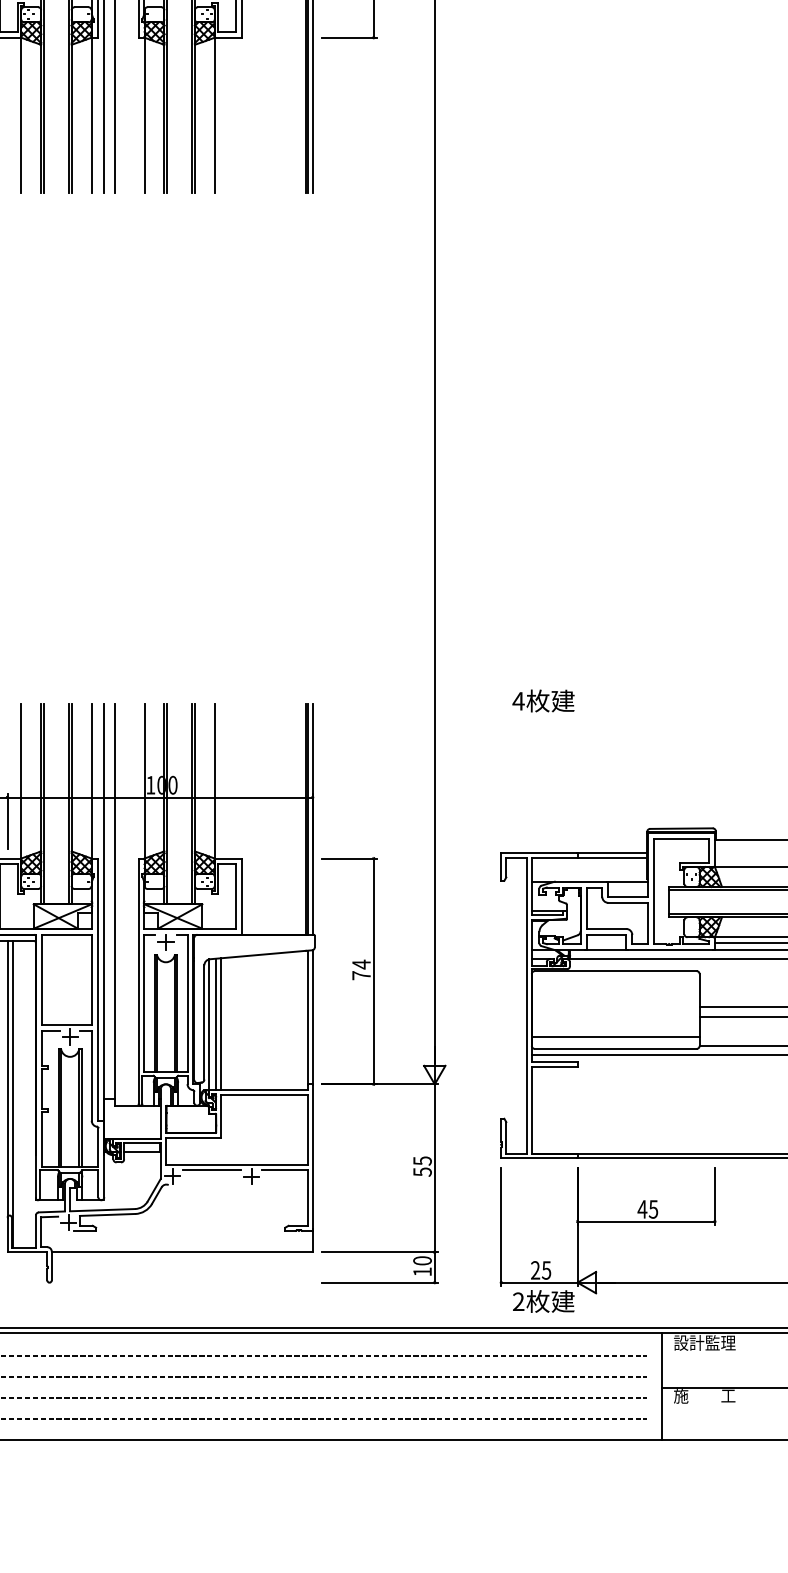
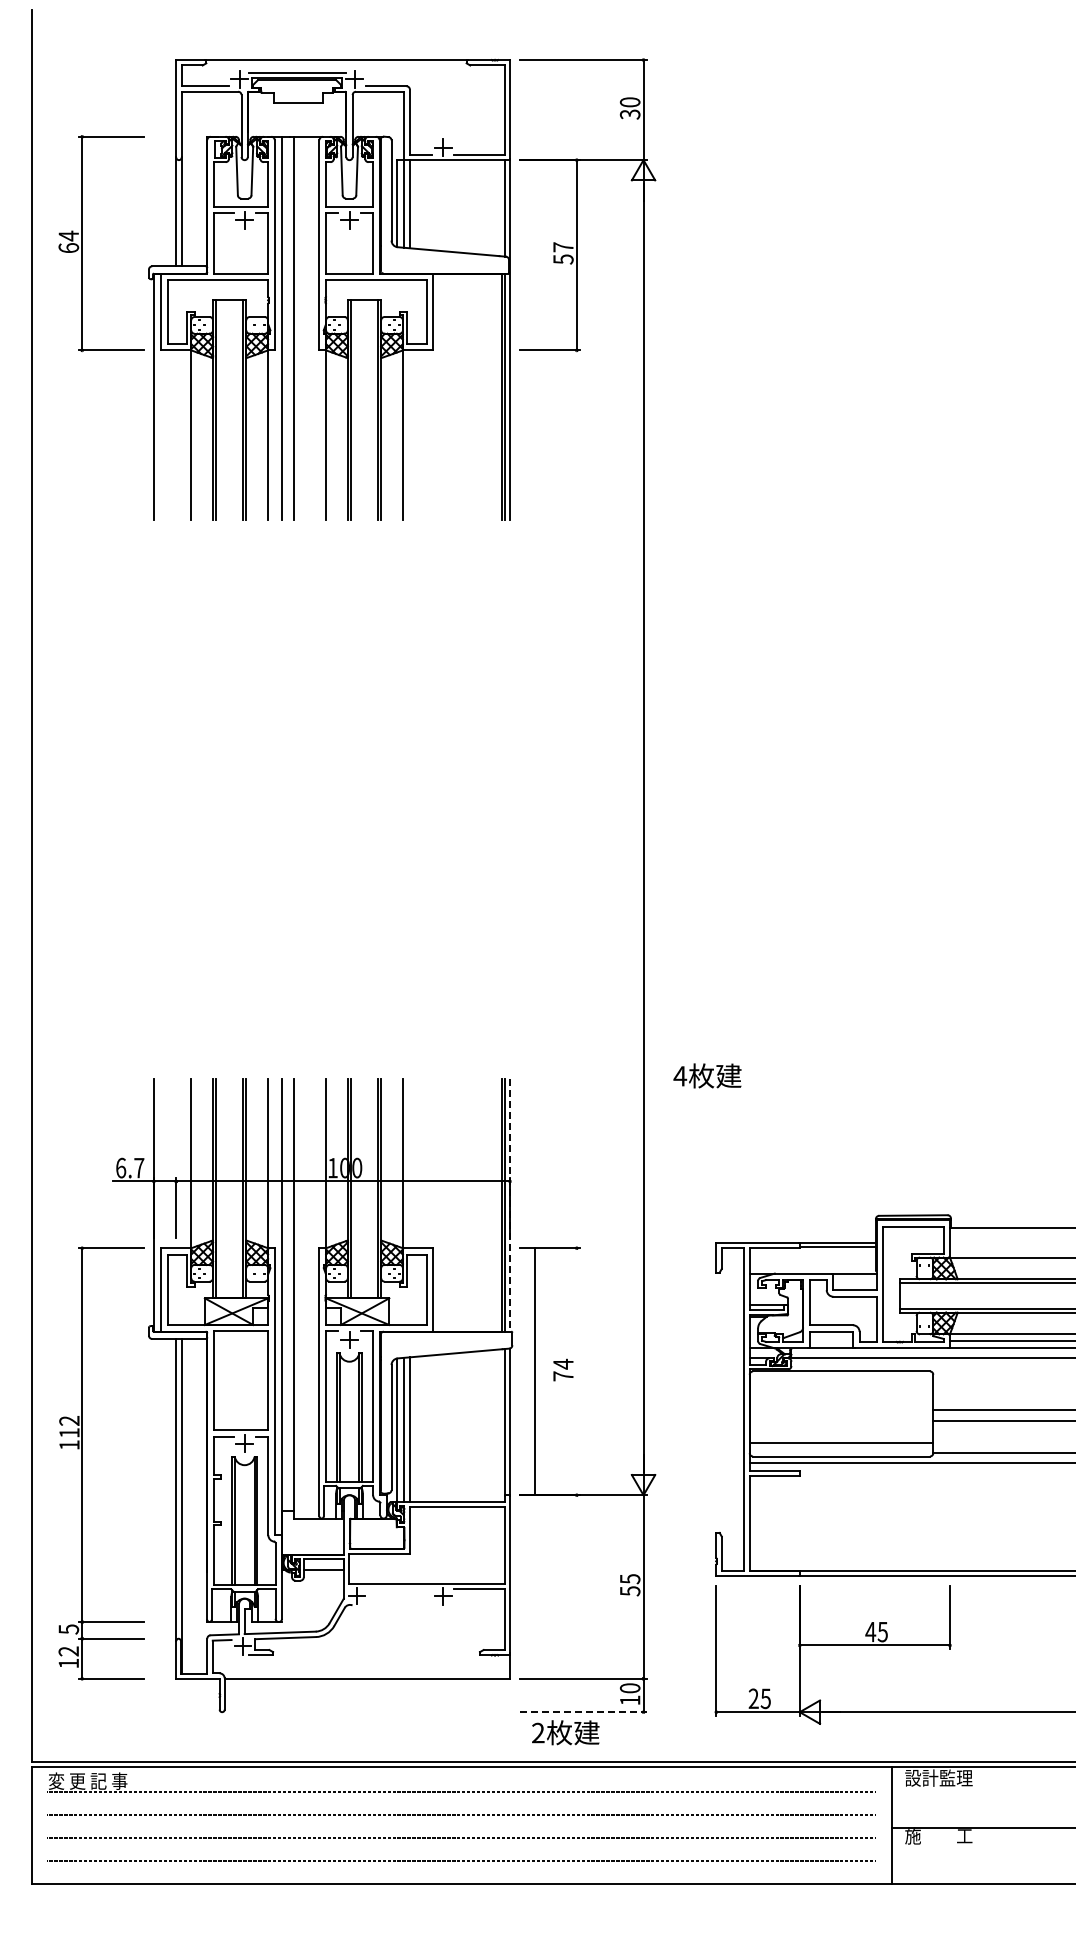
text: (543, 700) -> (707, 1075), moved
line: (313, 819) -> (510, 1205), solid -> dashed
line: (373, 971) -> (534, 1371), moved
line: (211, 1170) -> (399, 1589), removed
line: (379, 1282) -> (583, 1712), solid -> dashed
text: (543, 1301) -> (565, 1732), moved

